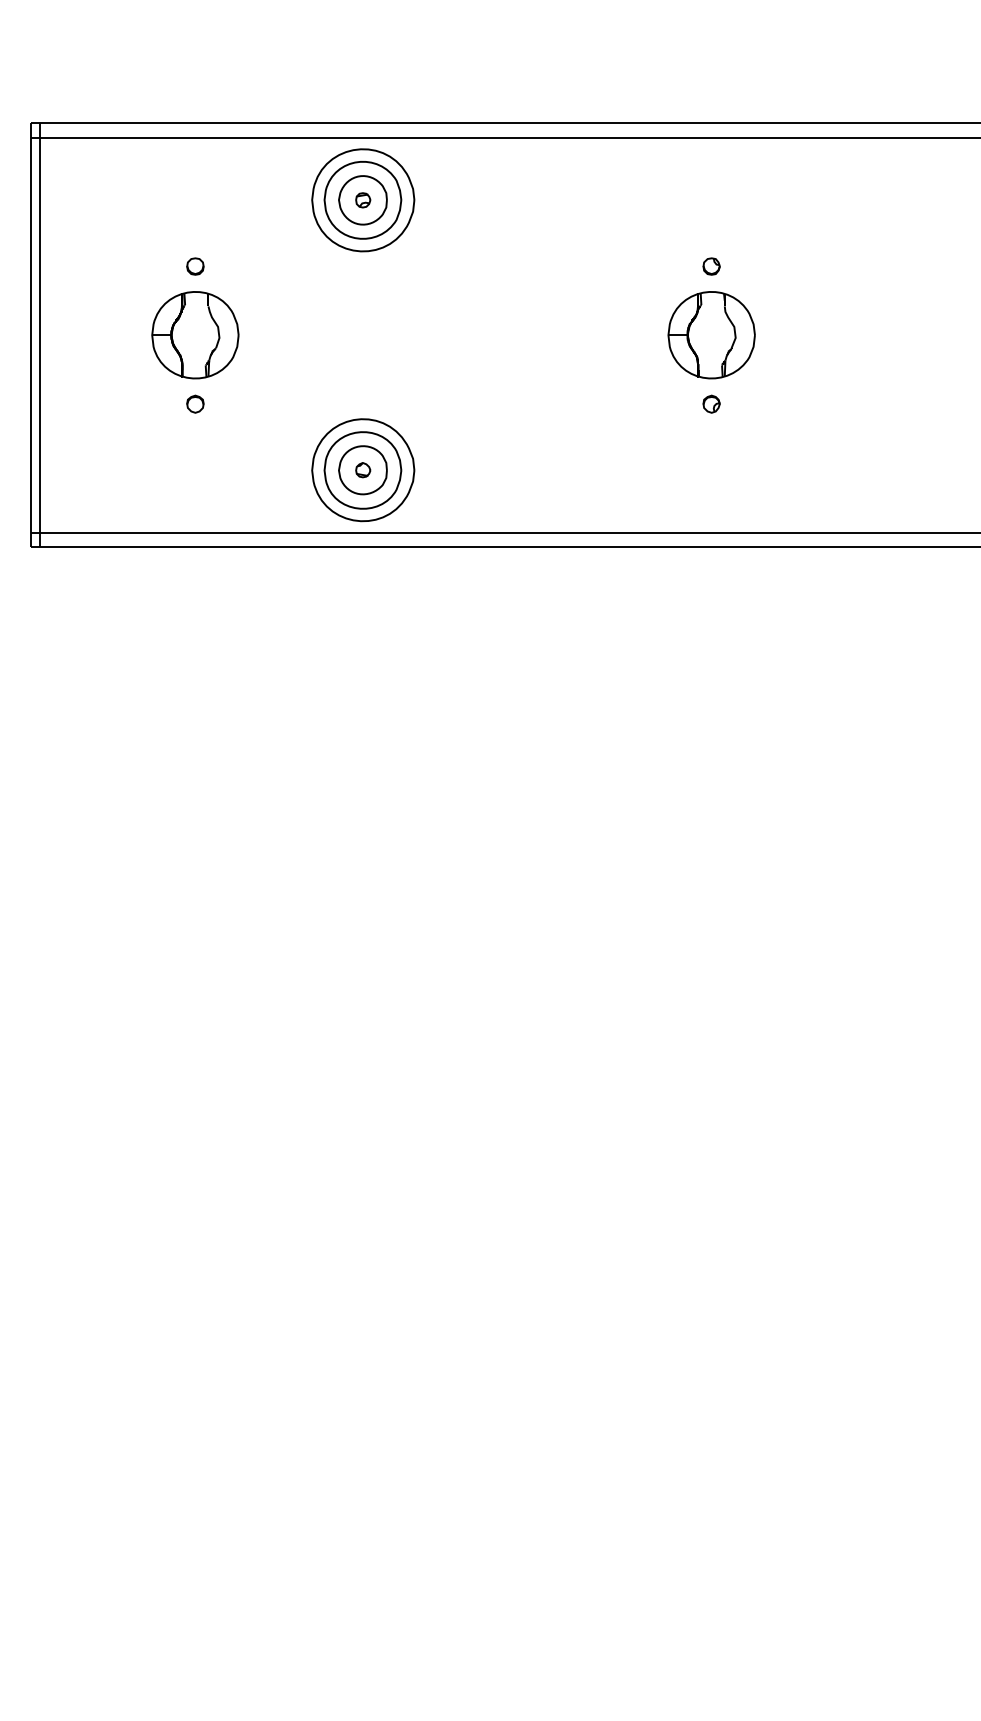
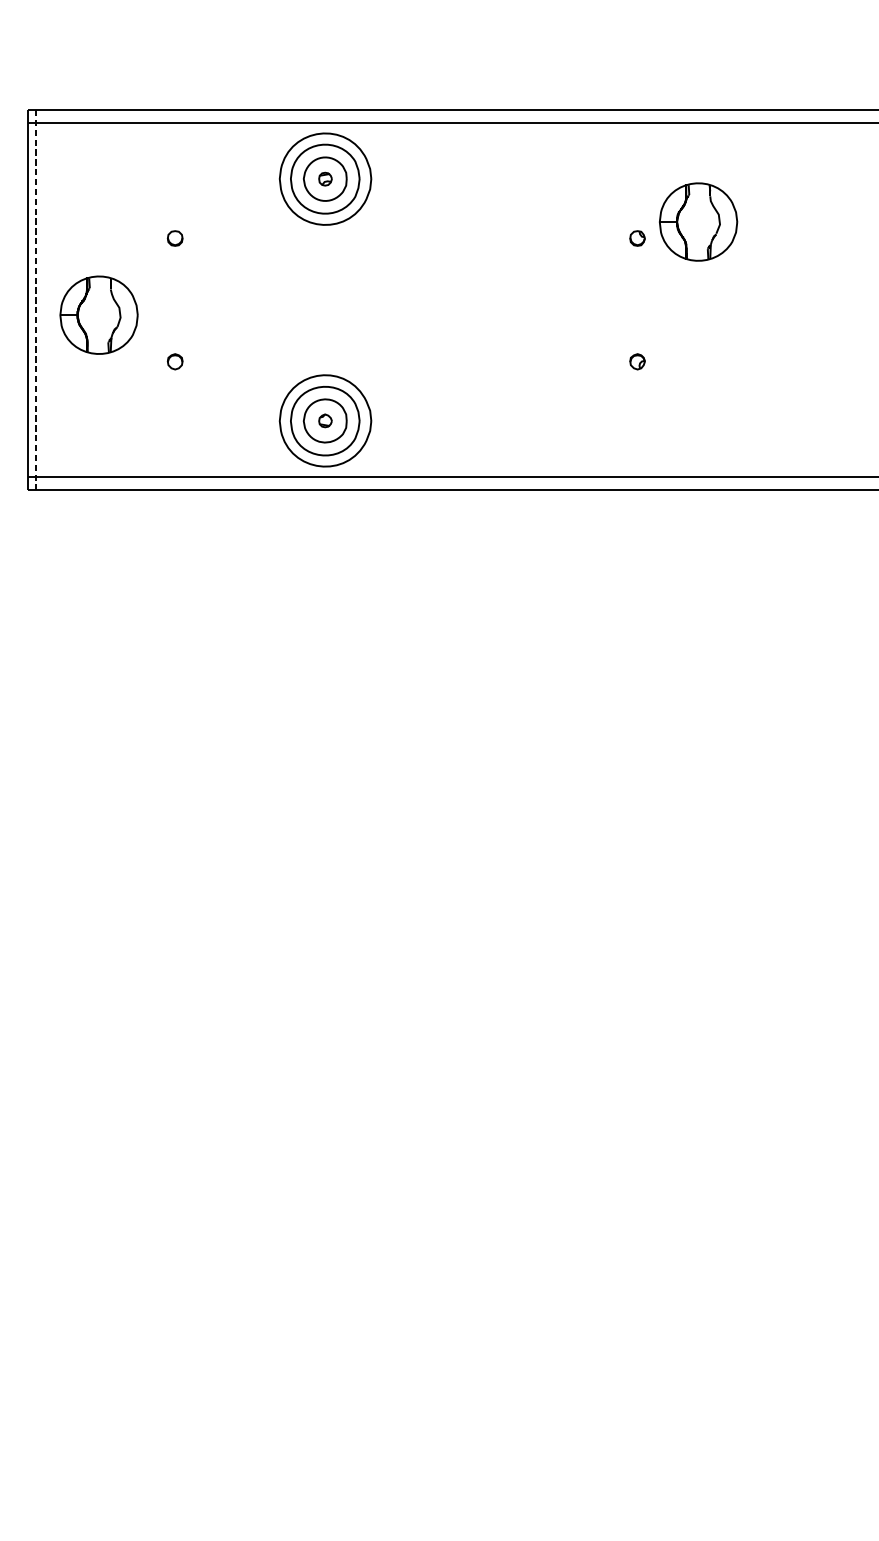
line: (39, 335) -> (35, 300), solid -> dashed
part: (195, 335) -> (99, 315), moved
part: (711, 335) -> (698, 222), moved

